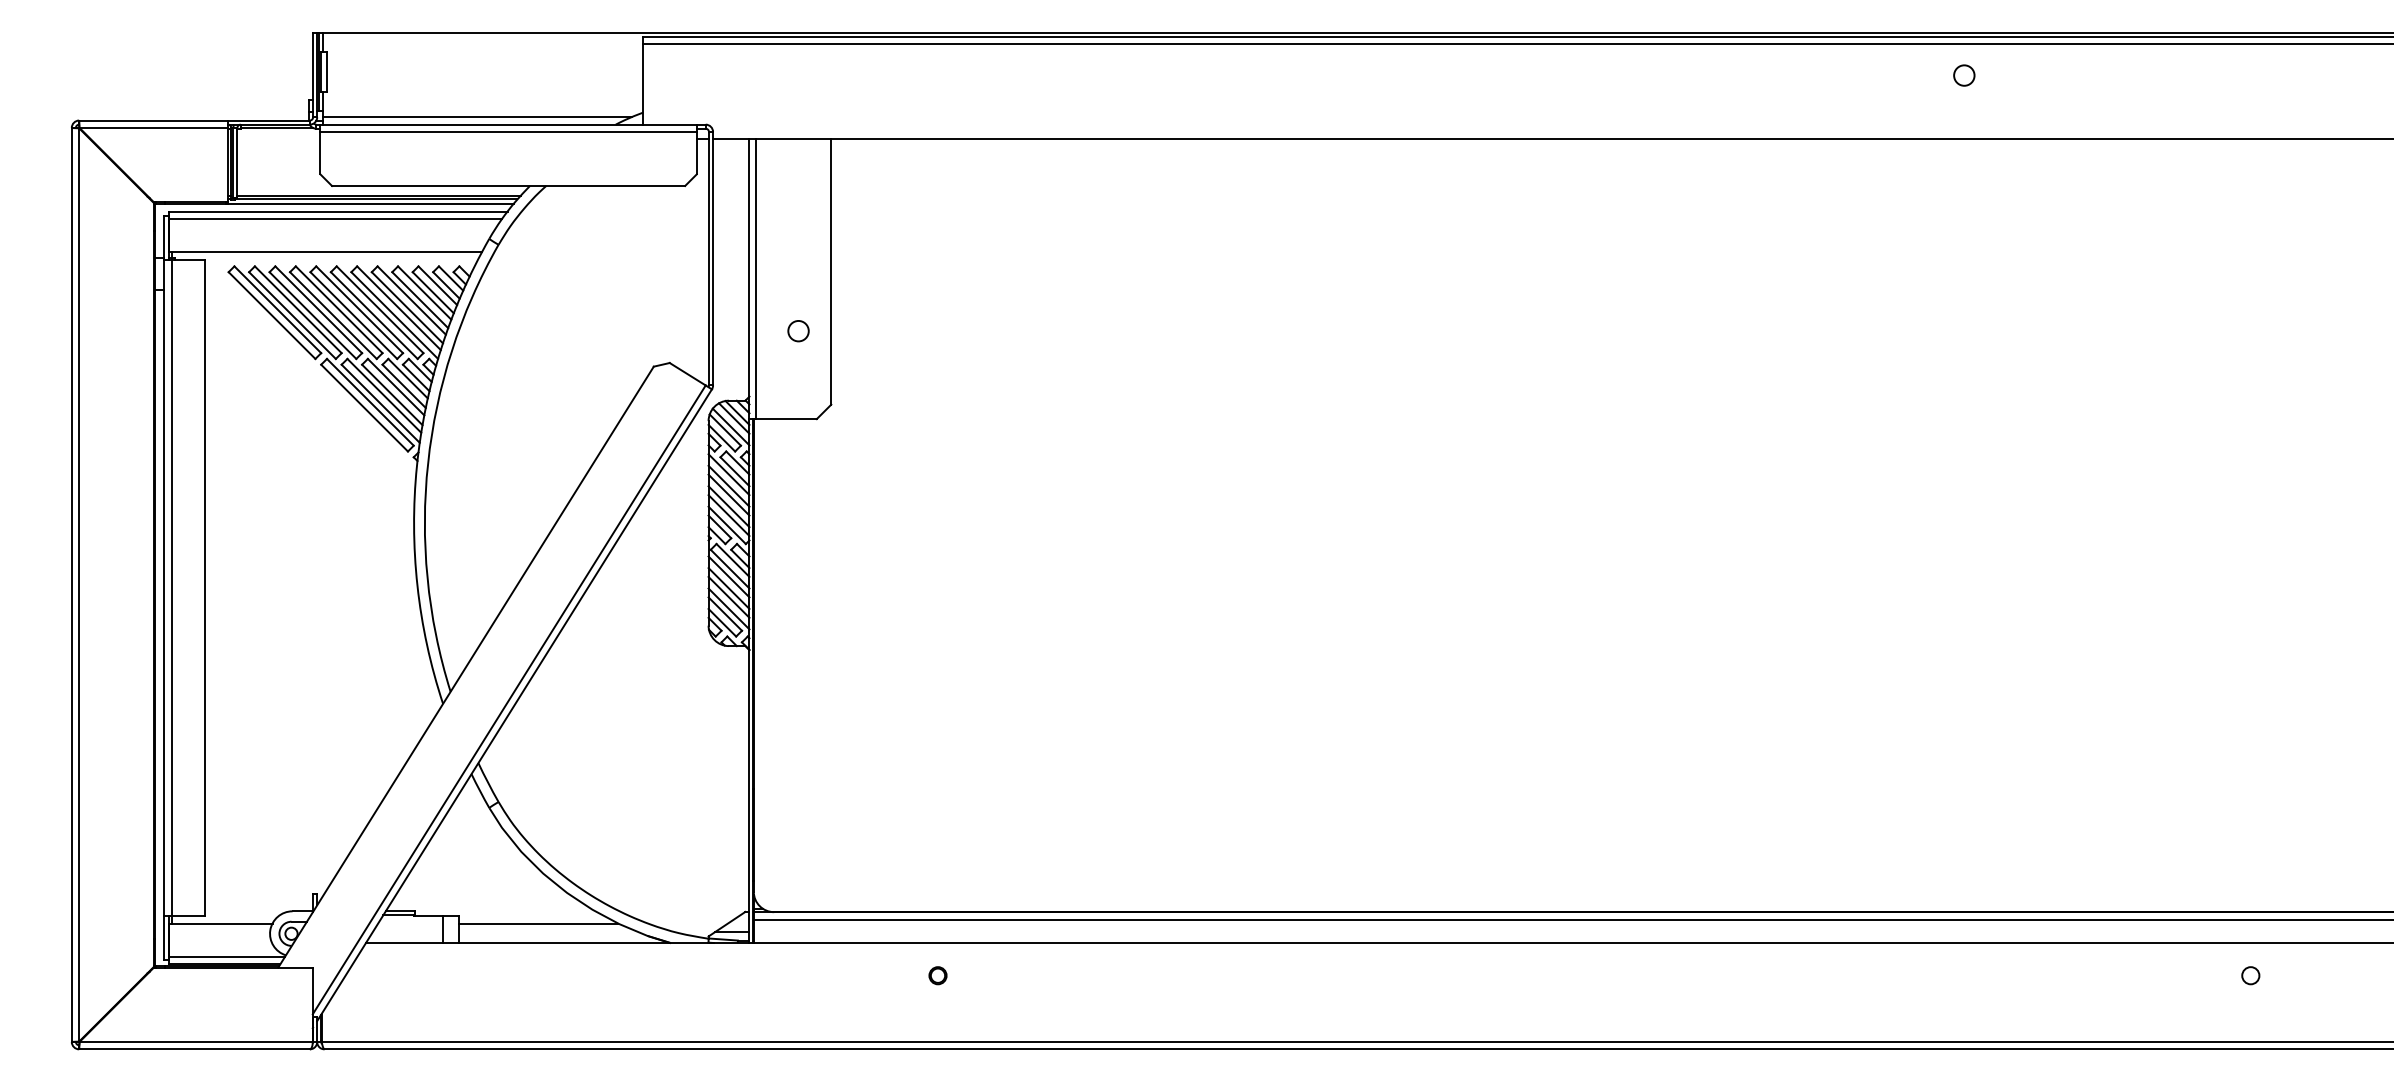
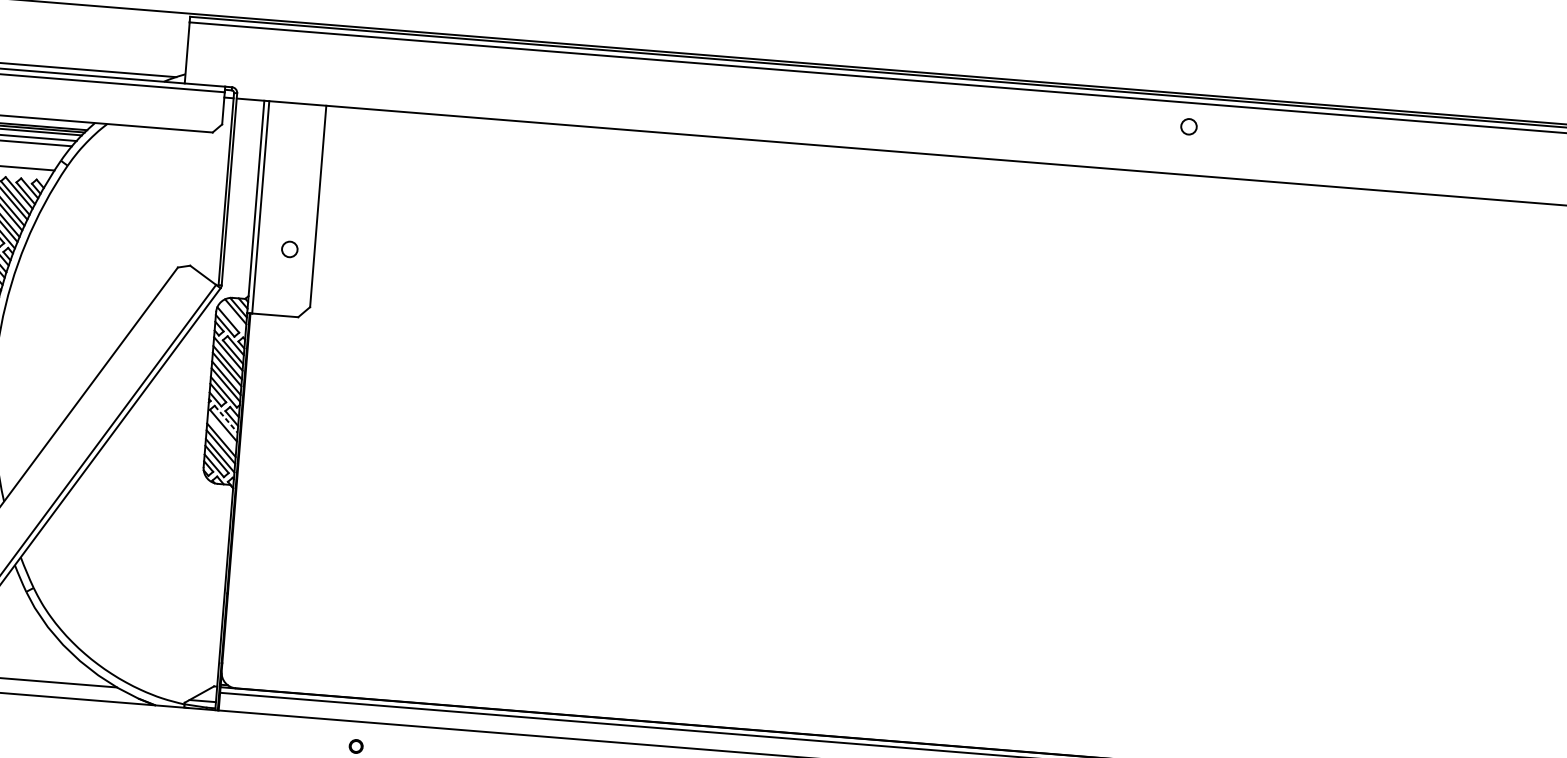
line: (730, 426) -> (232, 317), removed
line: (733, 560) -> (226, 419), solid -> dashed
line: (728, 576) -> (221, 431), removed

